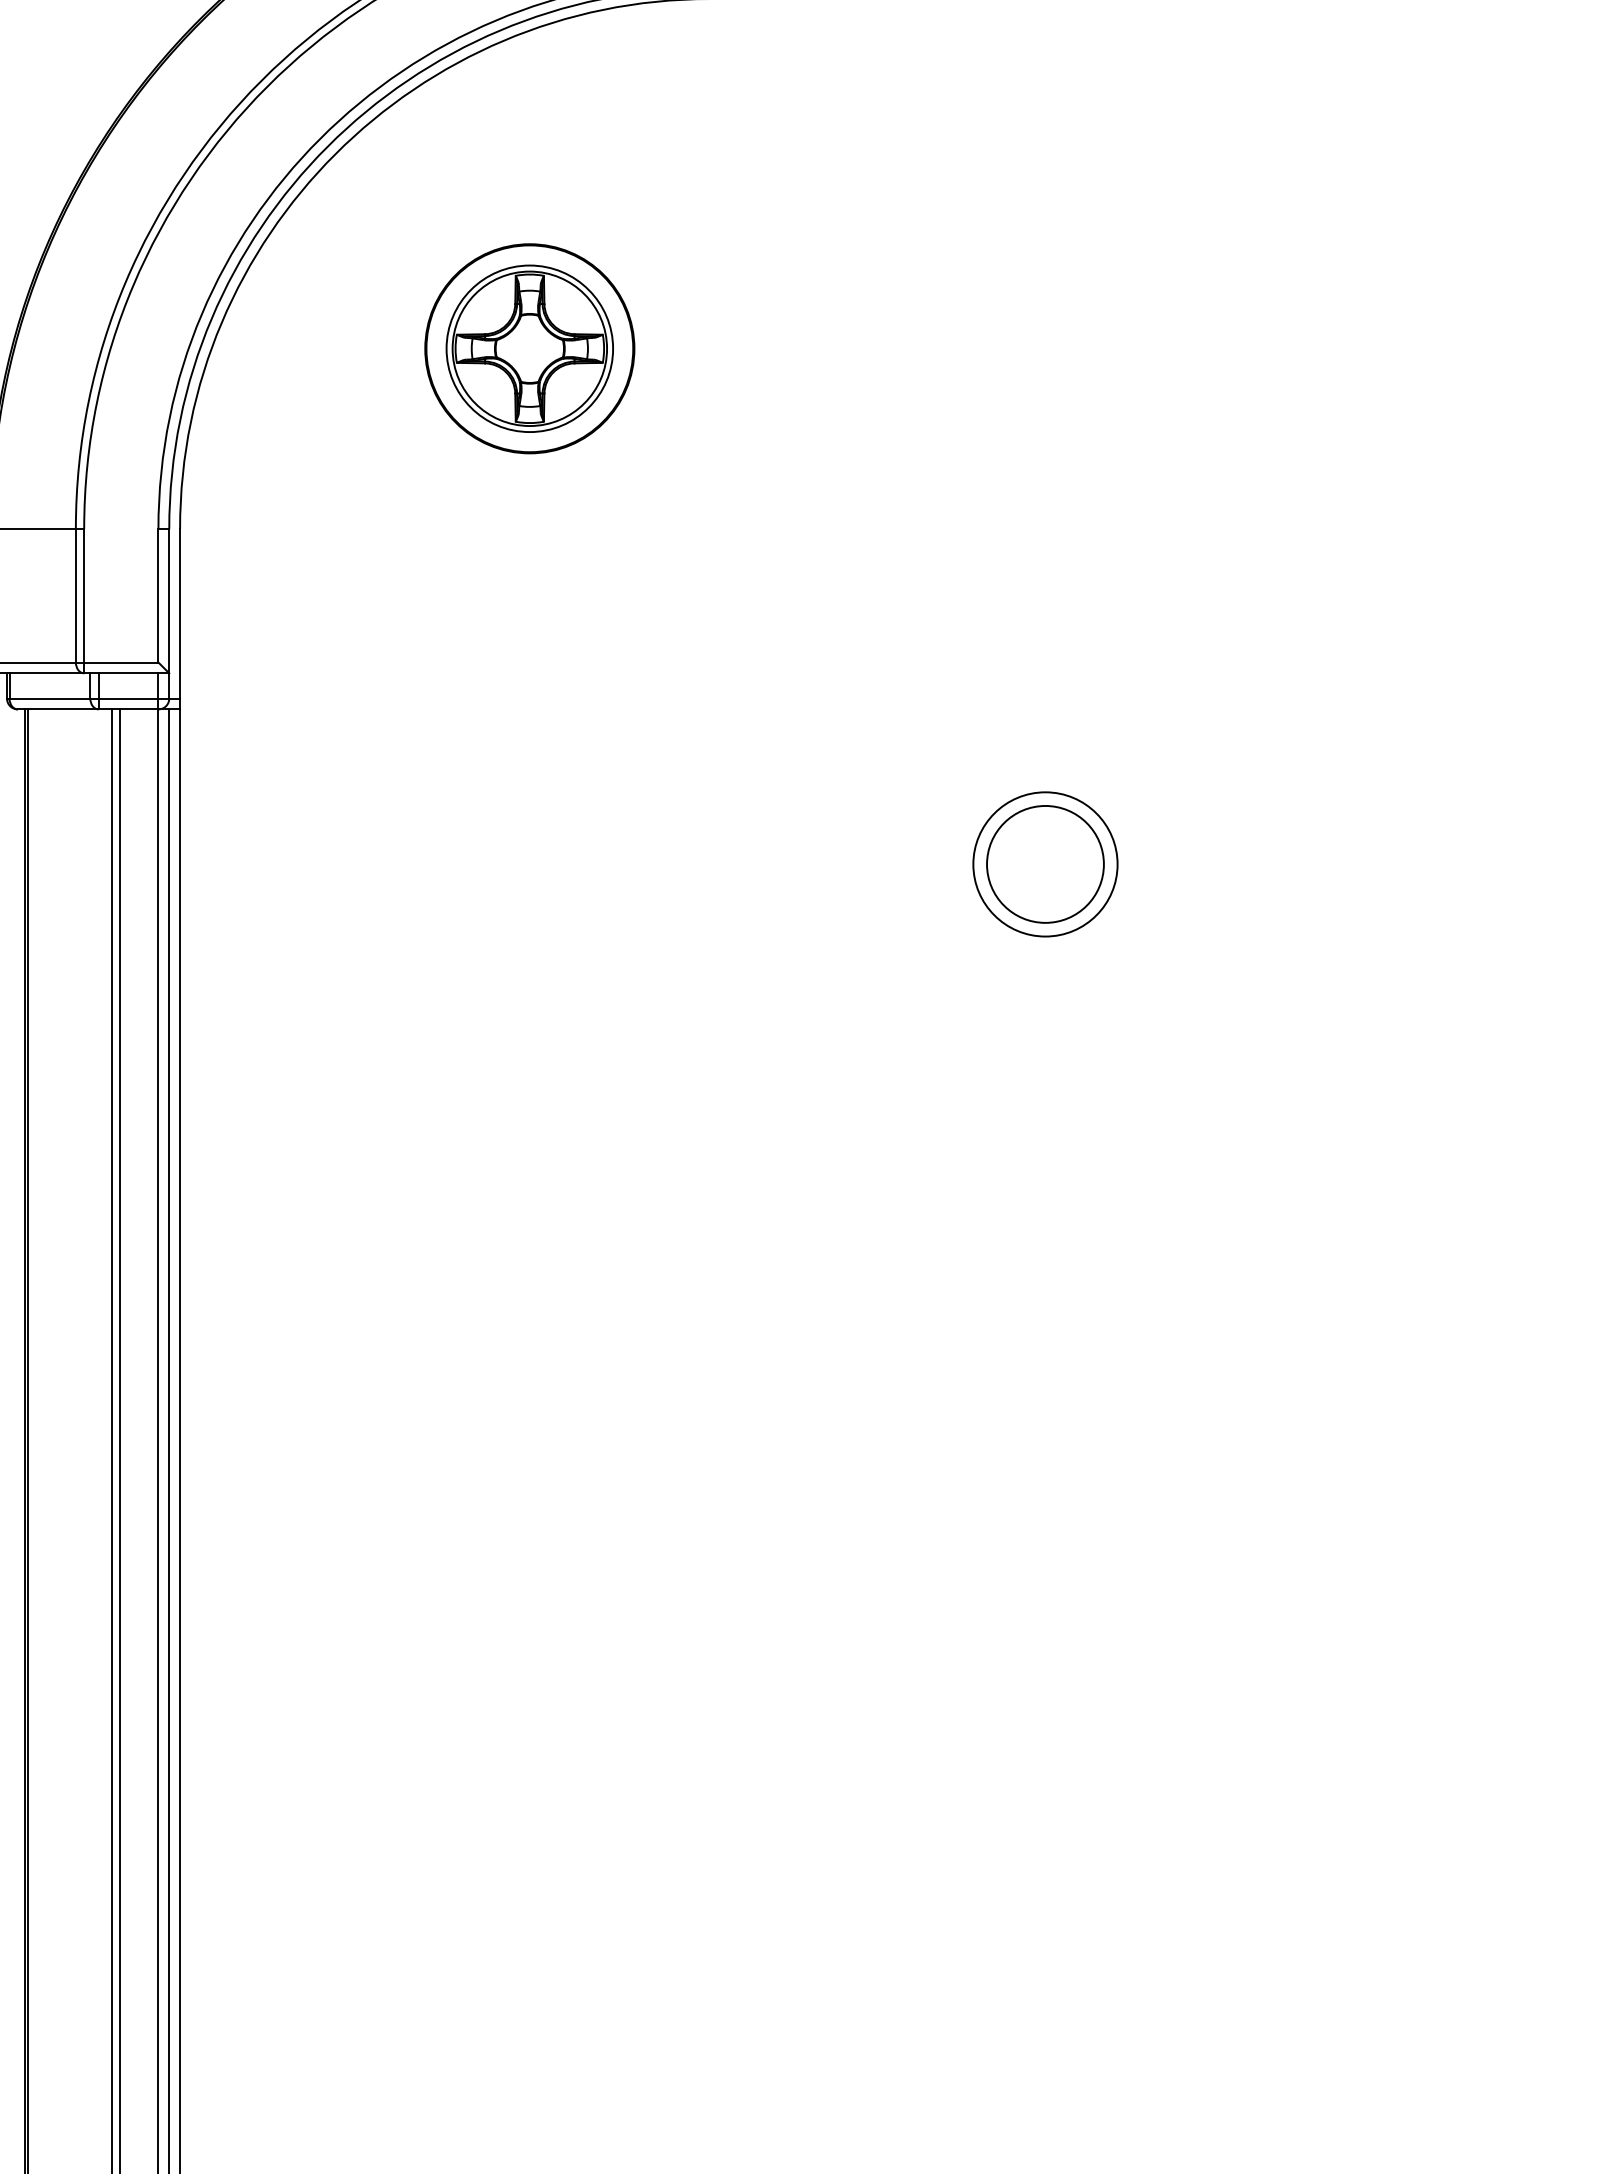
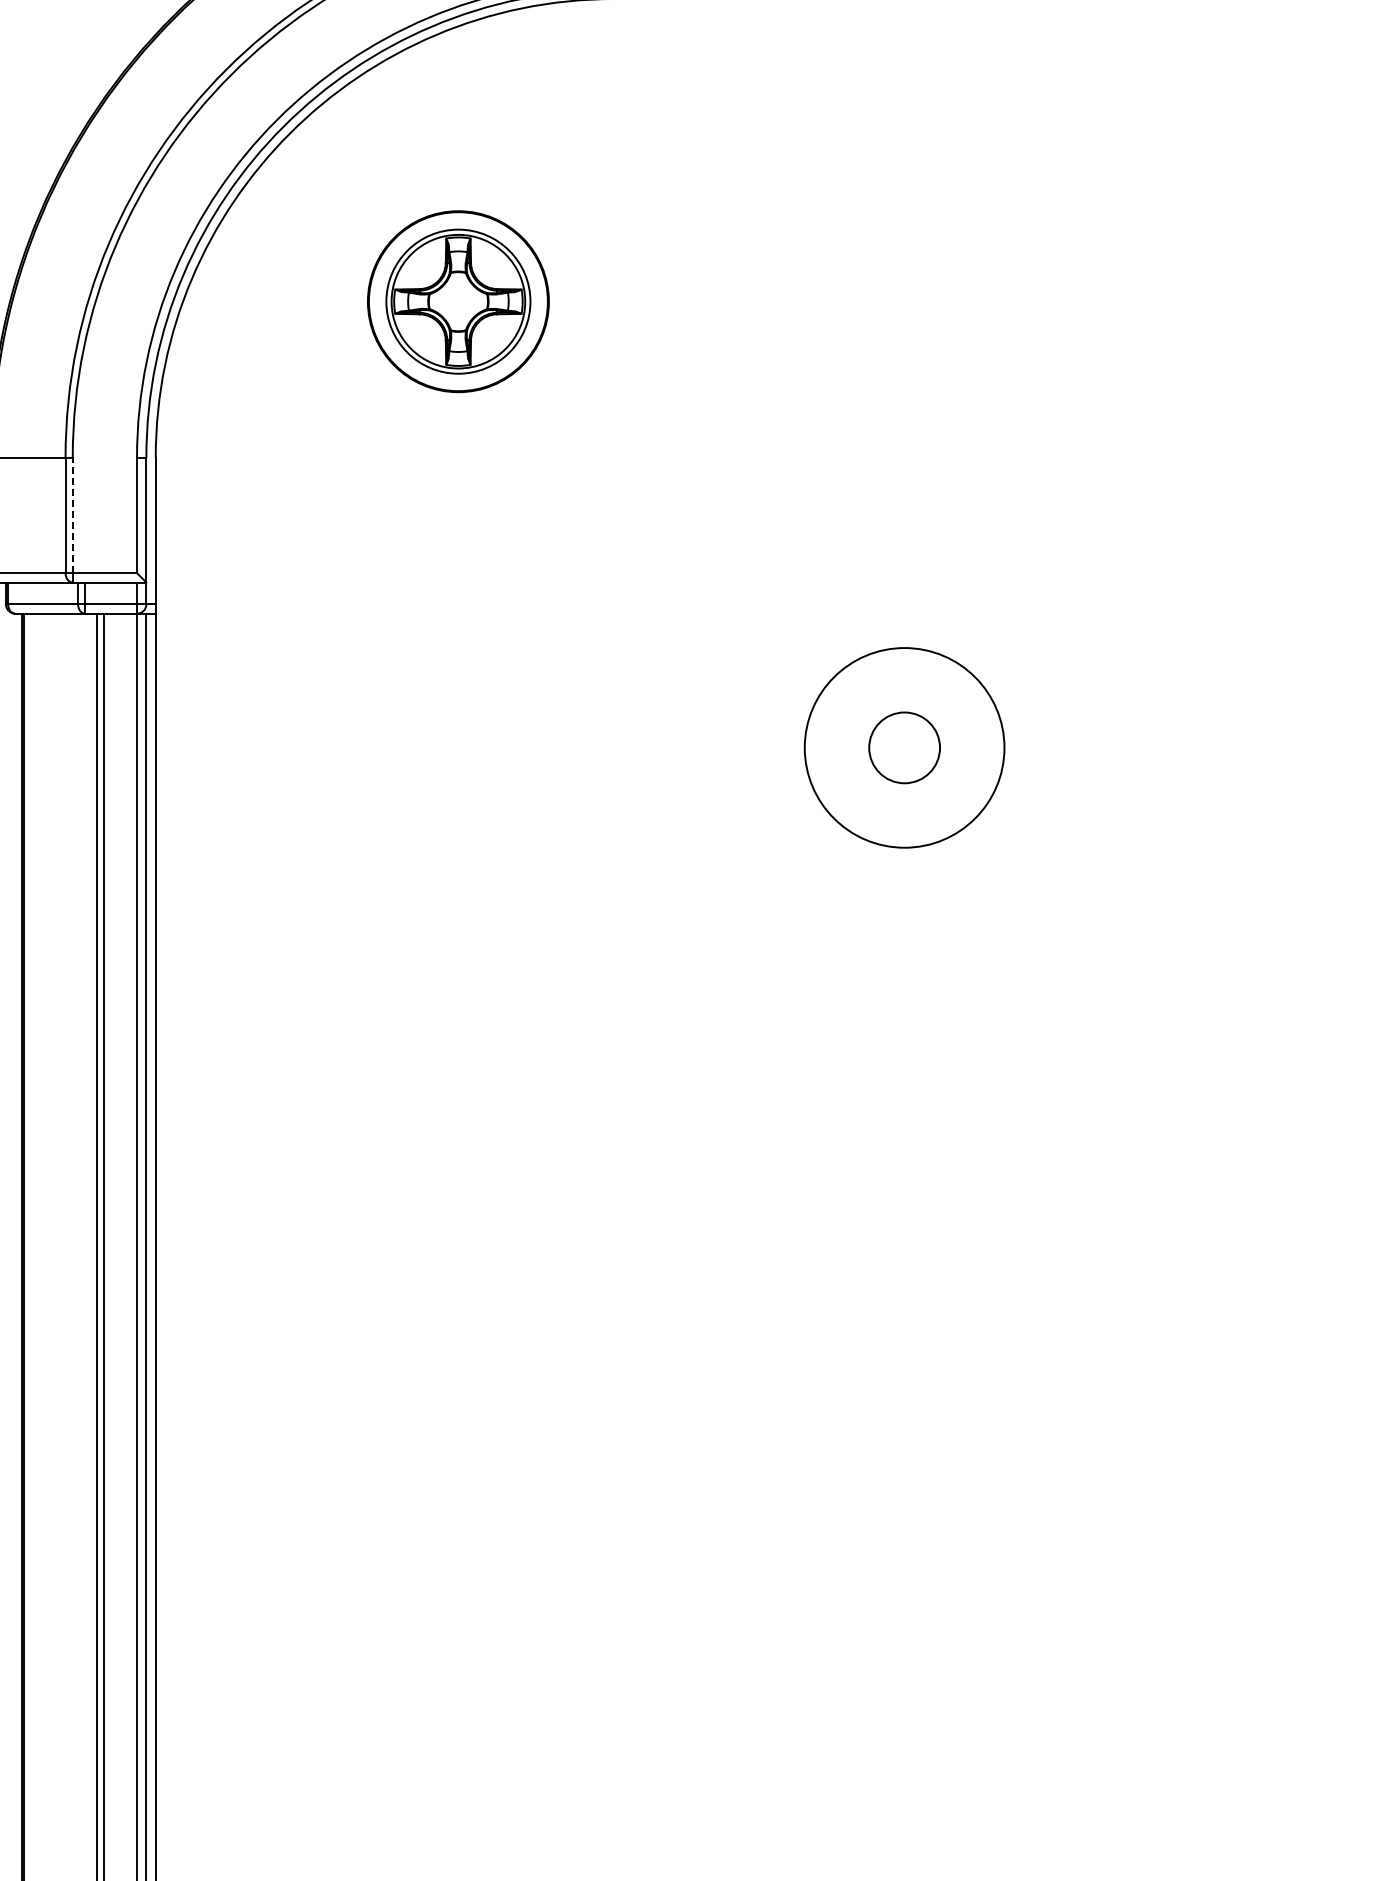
line: (83, 595) -> (72, 515), solid -> dashed
circle: (1045, 863) -> (904, 747), size x0.7
circle: (1045, 863) -> (904, 747), size x1.6

